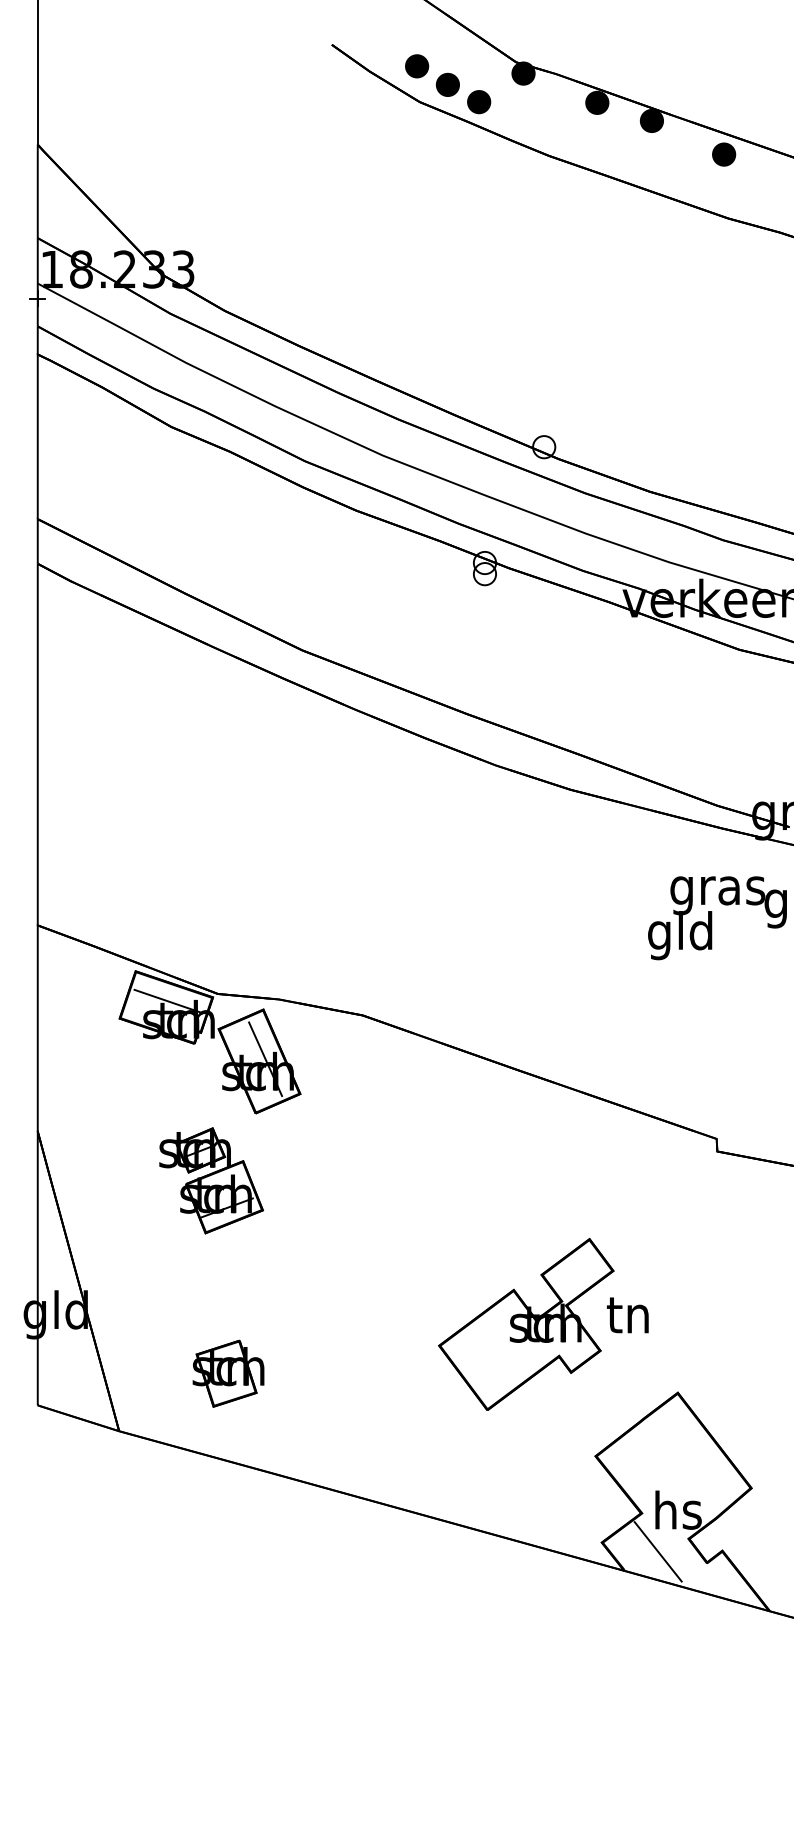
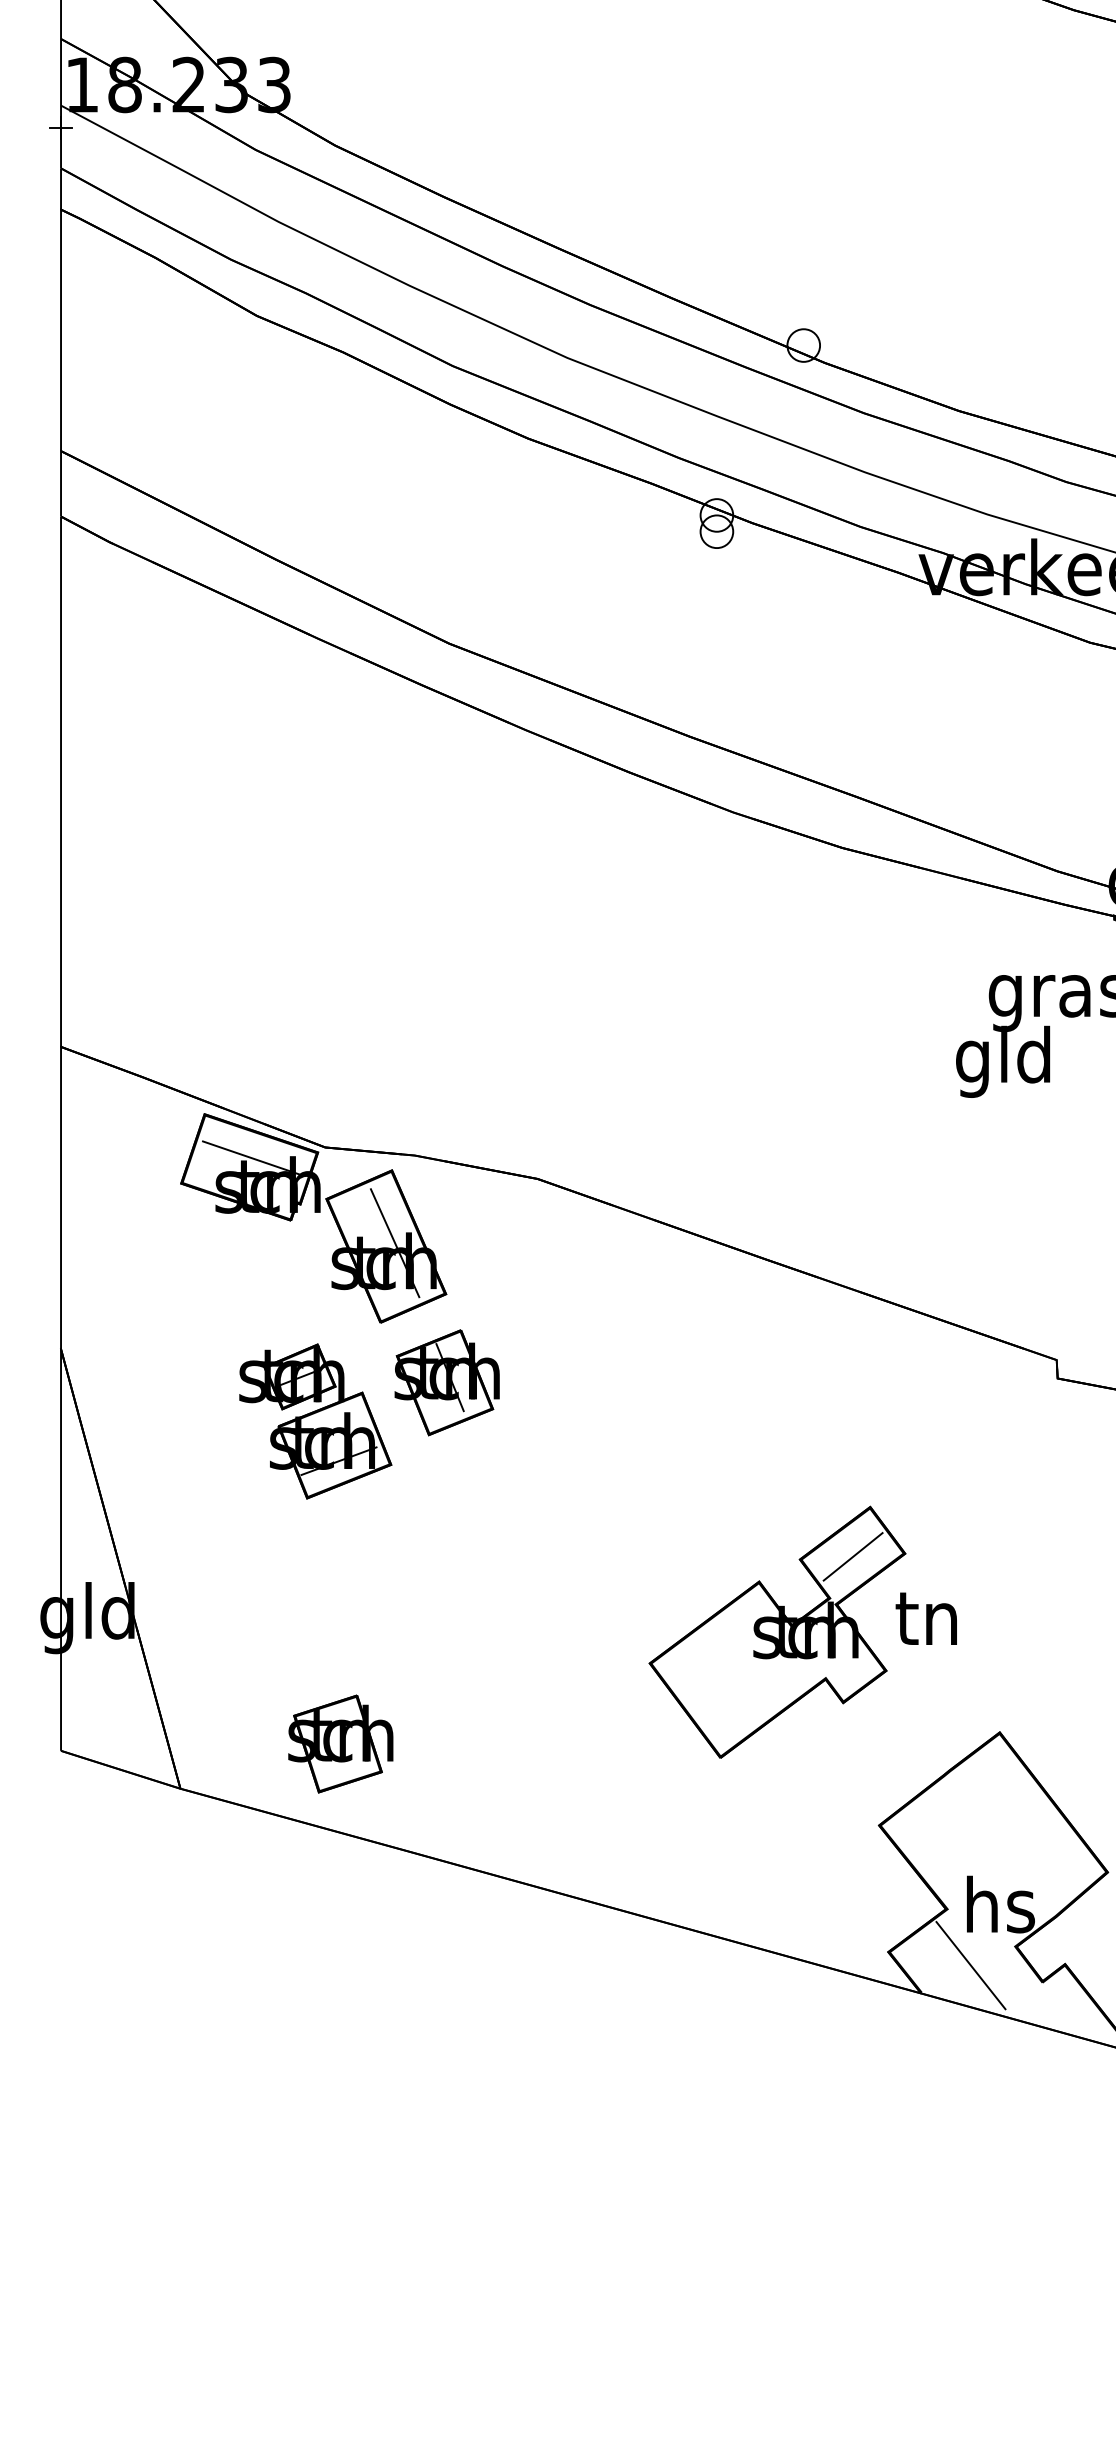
part: (300, 1154) -> (446, 1382), added
line: (577, 1272) -> (852, 1555), added
part: (228, 1373) -> (340, 1743), moved

